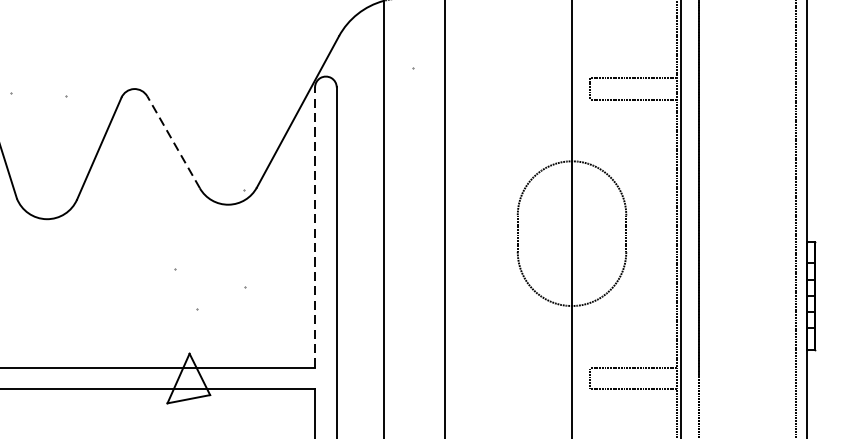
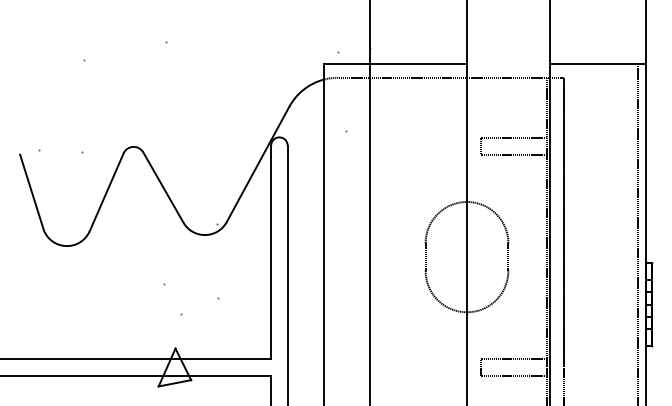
line: (173, 142) -> (163, 187), dashed -> solid
line: (315, 227) -> (271, 252), dashed -> solid

